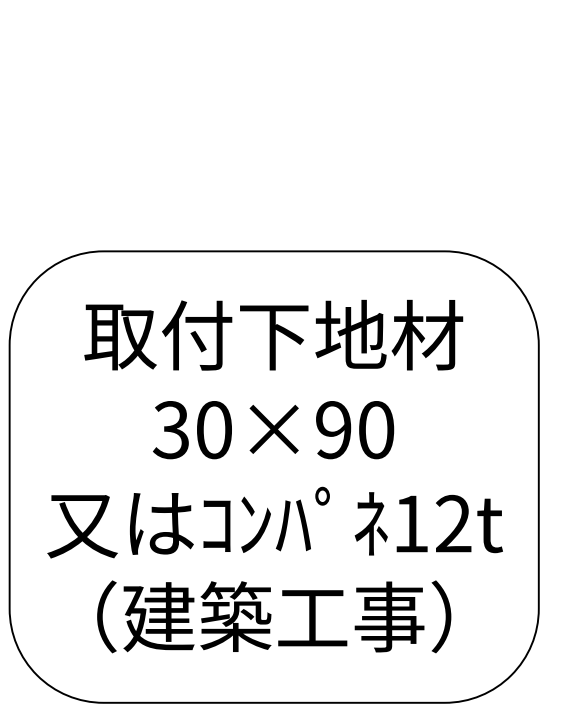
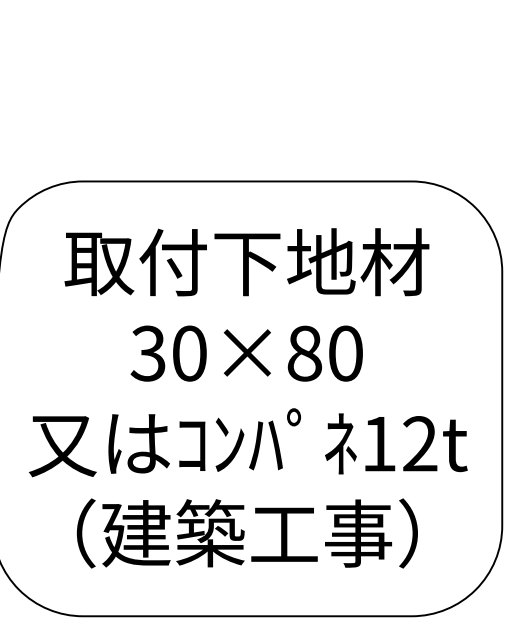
text: (333, 430) -> (304, 354), 30×90 -> 30×80

